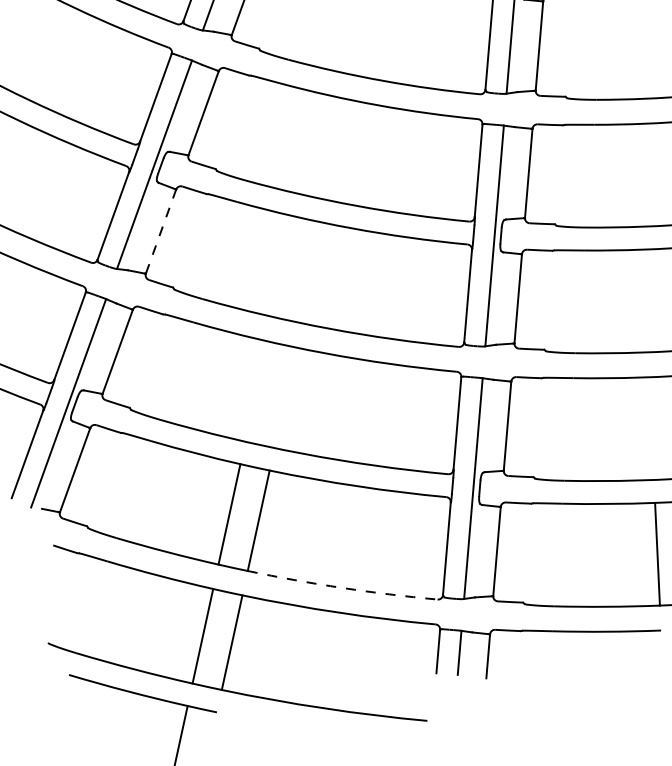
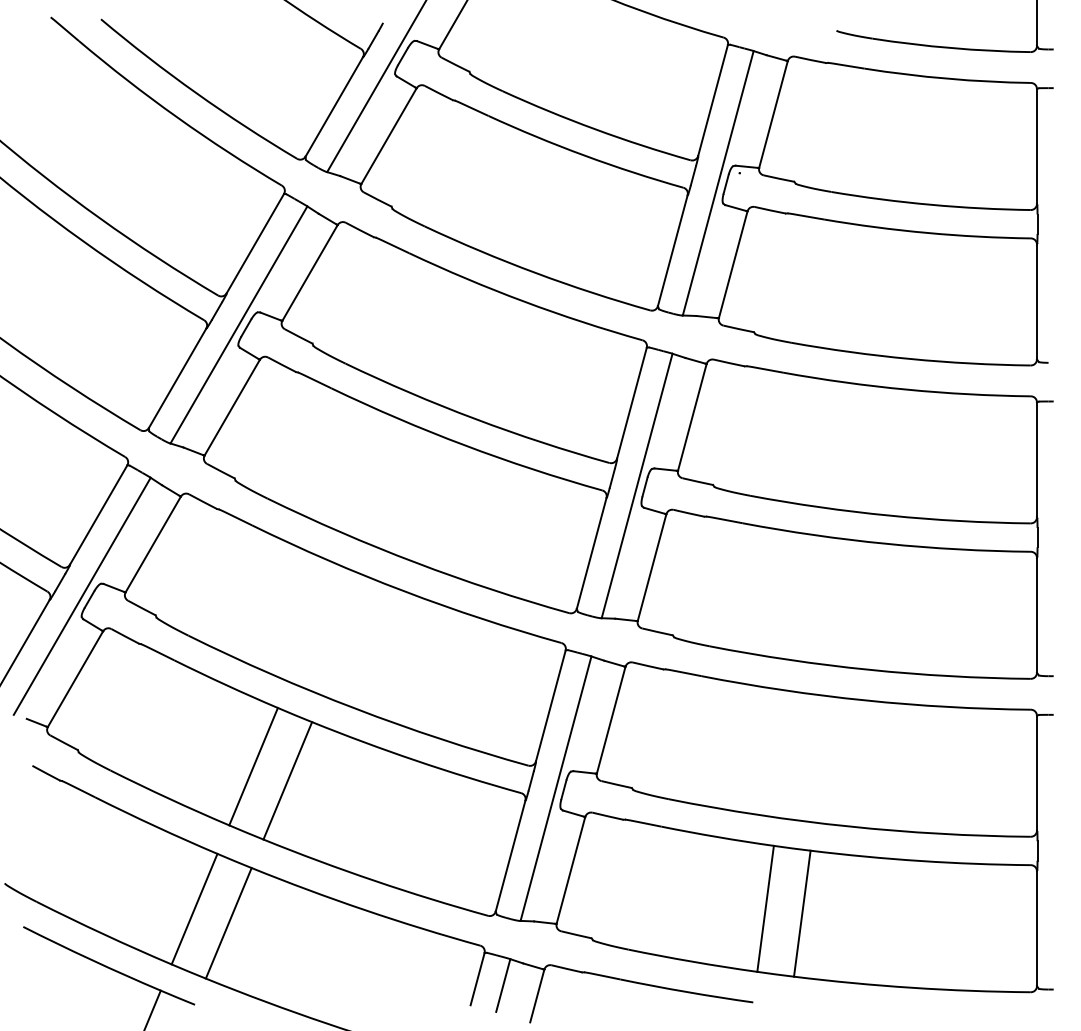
line: (161, 231) -> (232, 407), dashed -> solid
arc: (342, 587) -> (374, 880), dashed -> solid

